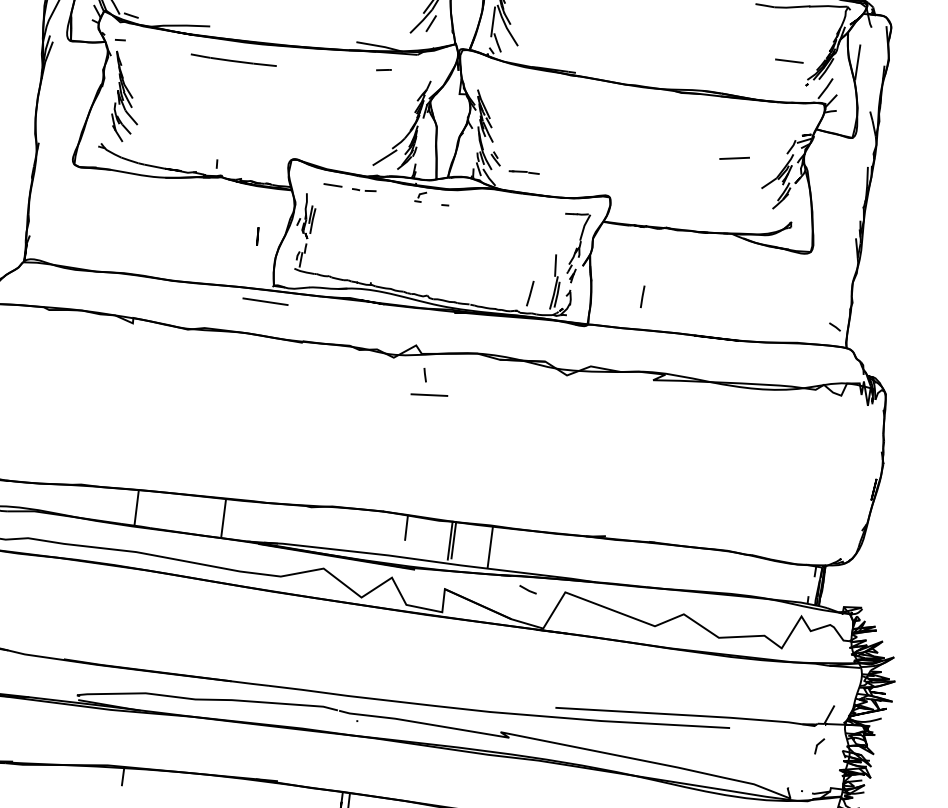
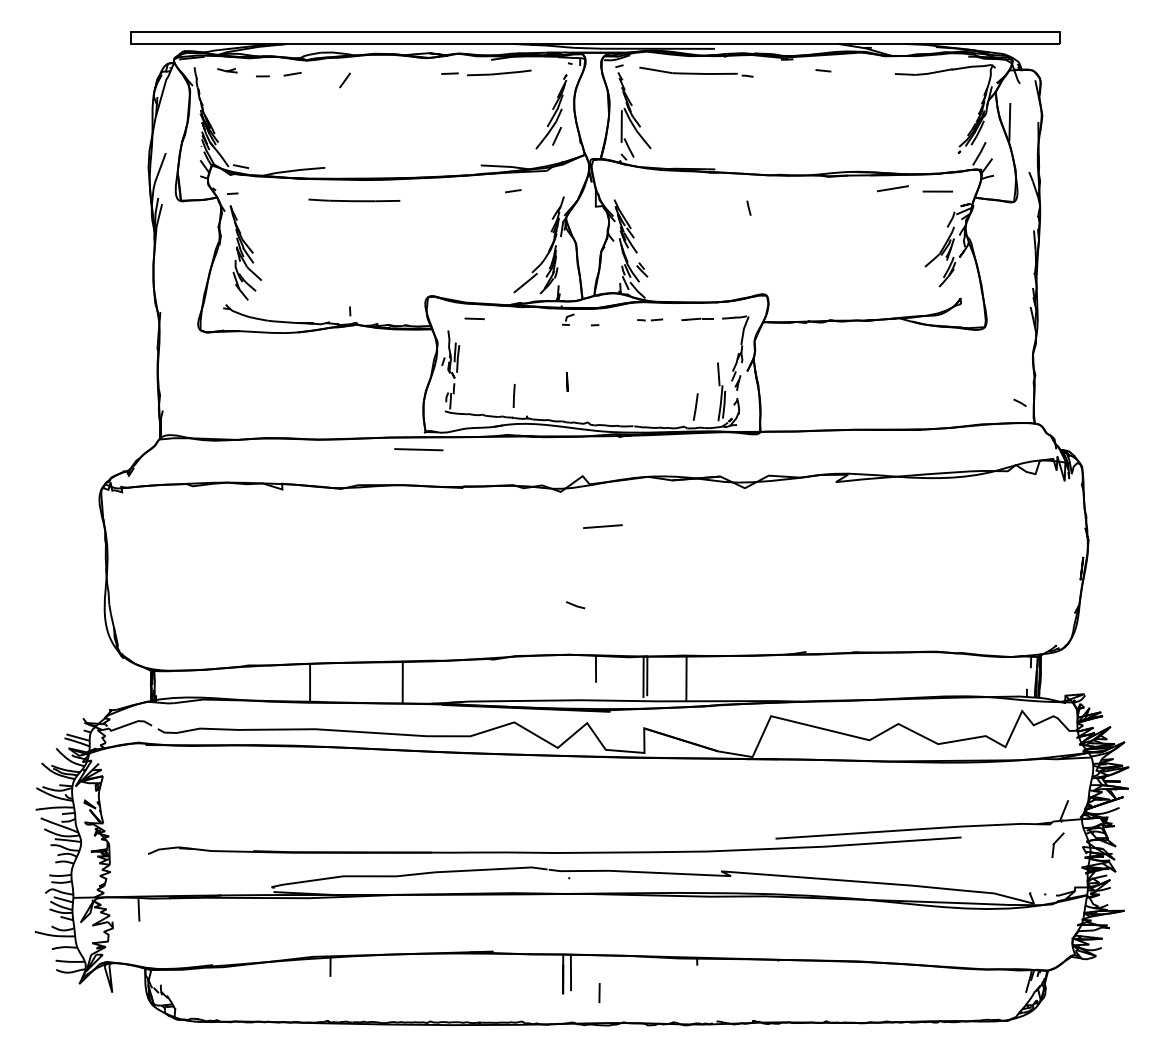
line: (789, 61) -> (937, 191), moved
line: (734, 158) -> (892, 188), moved
line: (524, 171) -> (697, 318), moved
part: (364, 189) -> (650, 319), moved
line: (258, 235) -> (567, 381), moved
line: (642, 296) -> (513, 395), moved
line: (424, 374) -> (748, 207), moved
line: (527, 589) -> (575, 605), moved
part: (819, 745) -> (1057, 844), size x1.43

